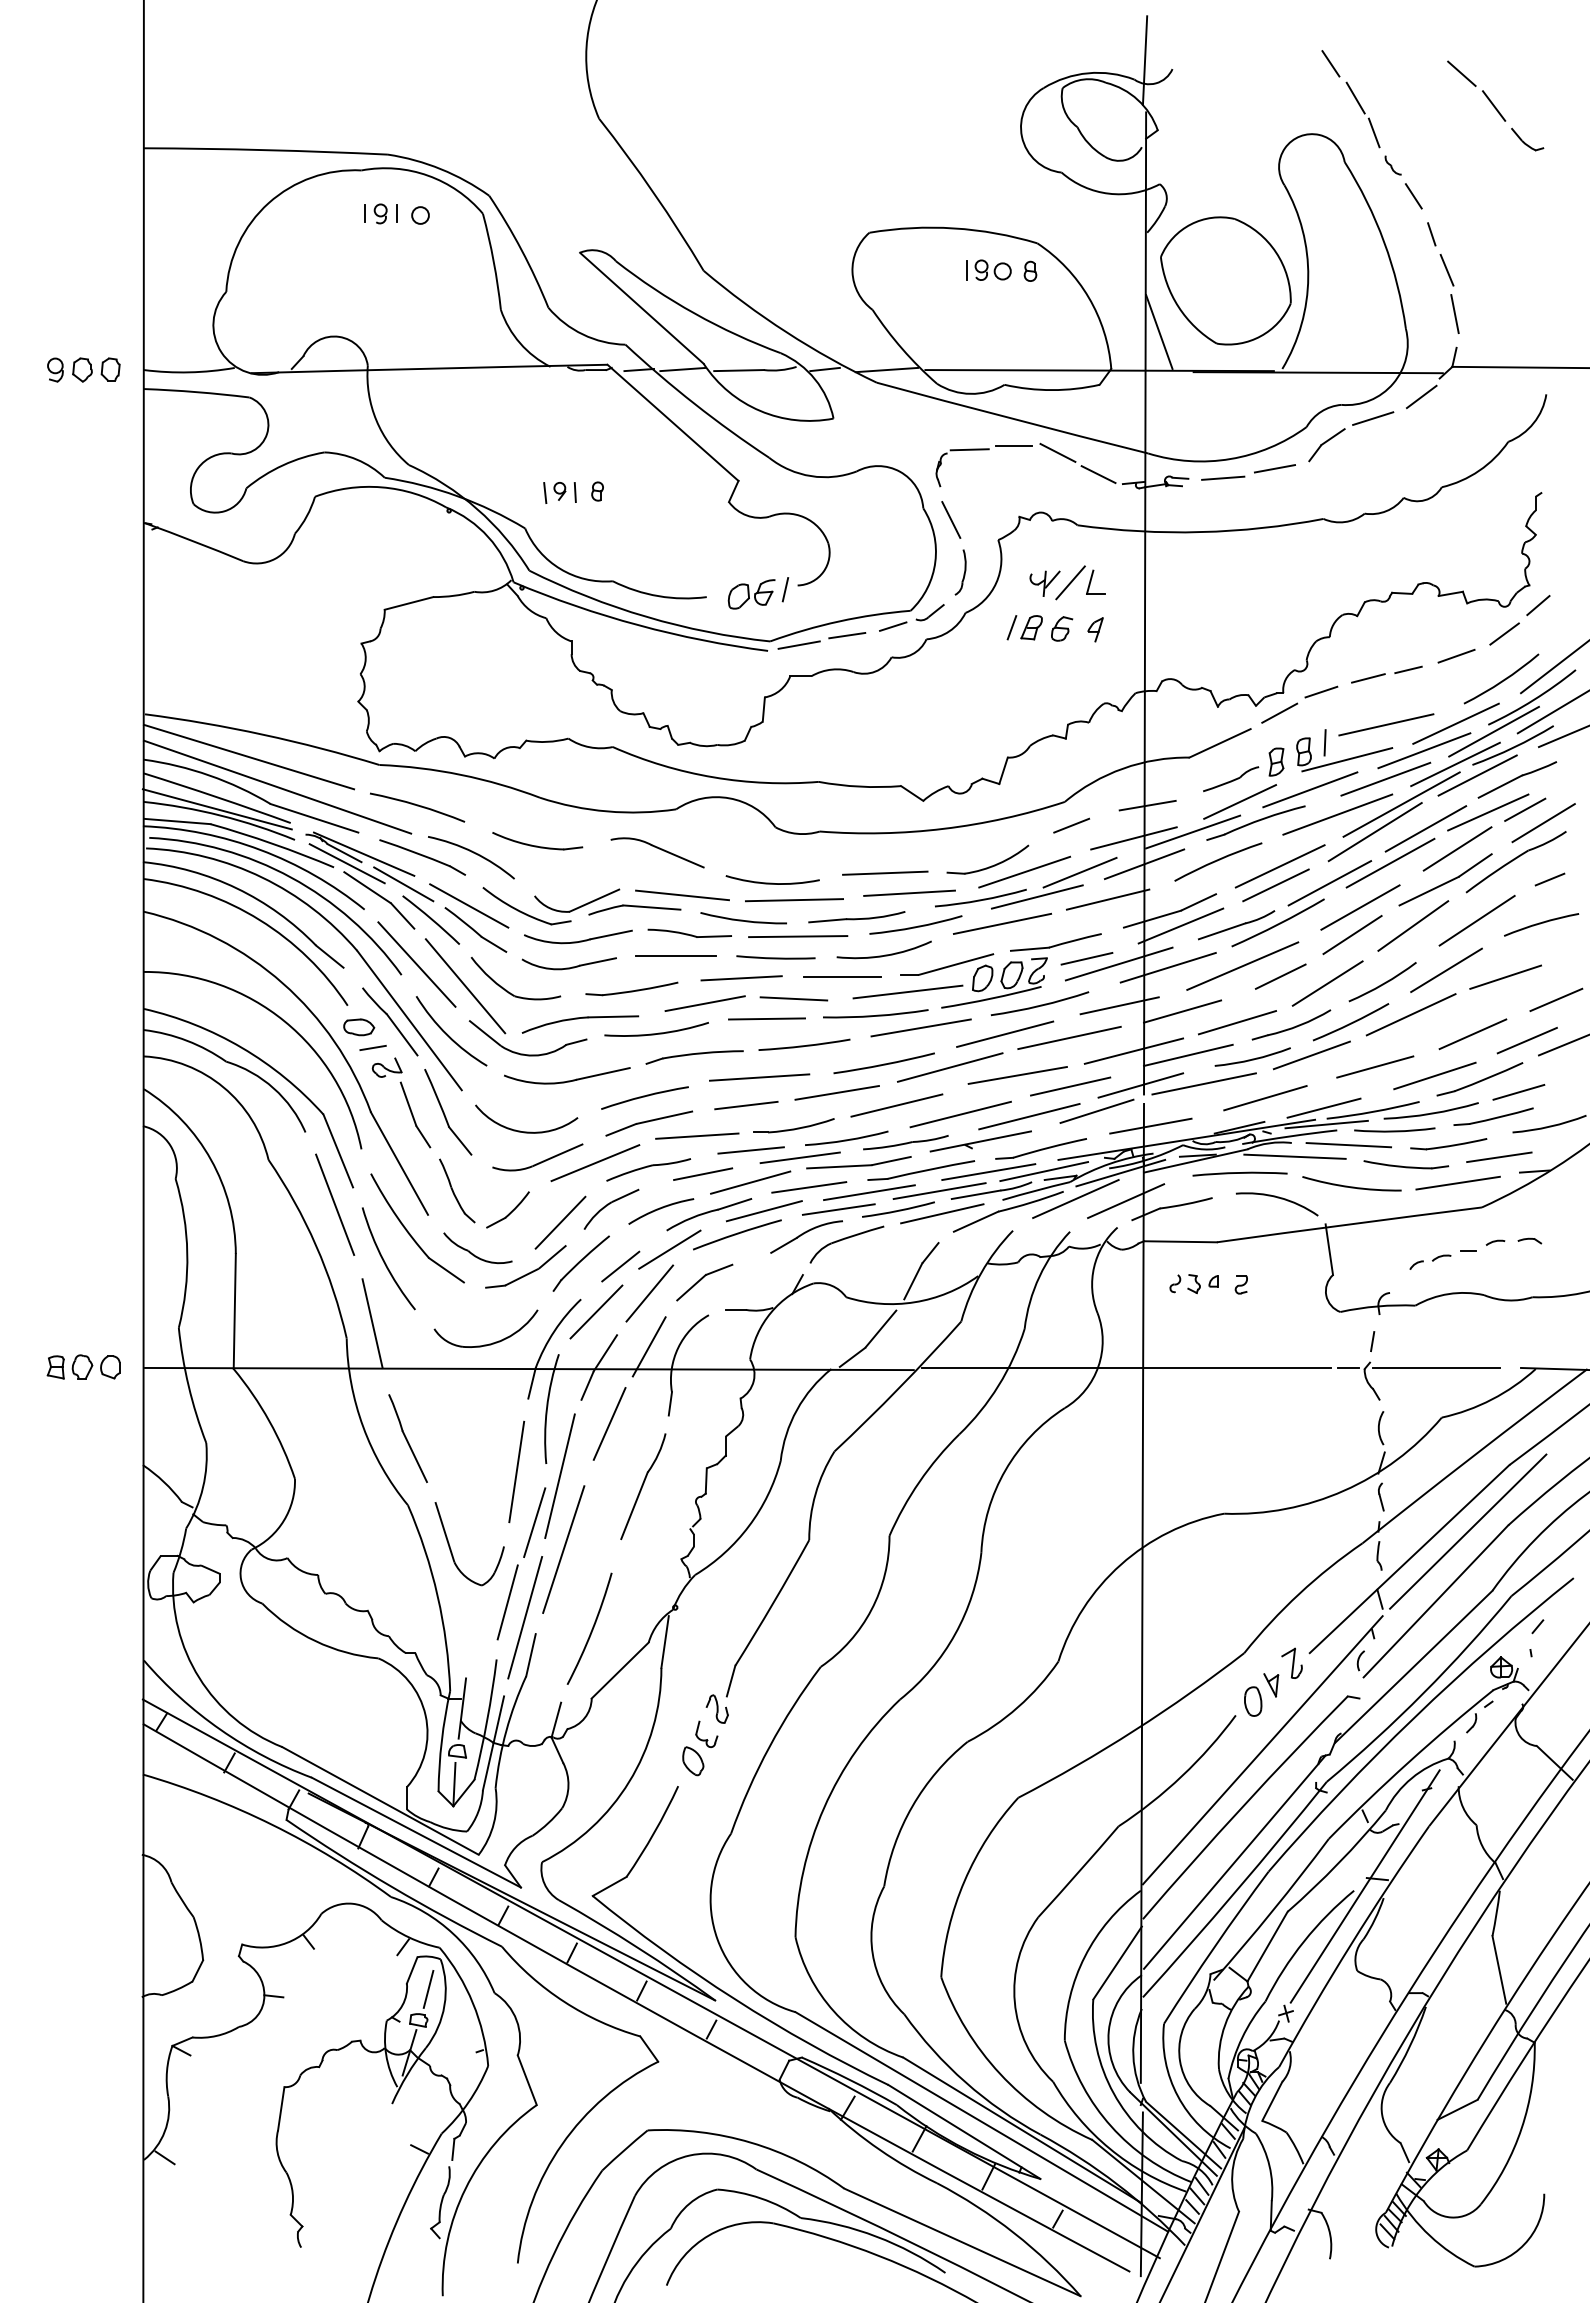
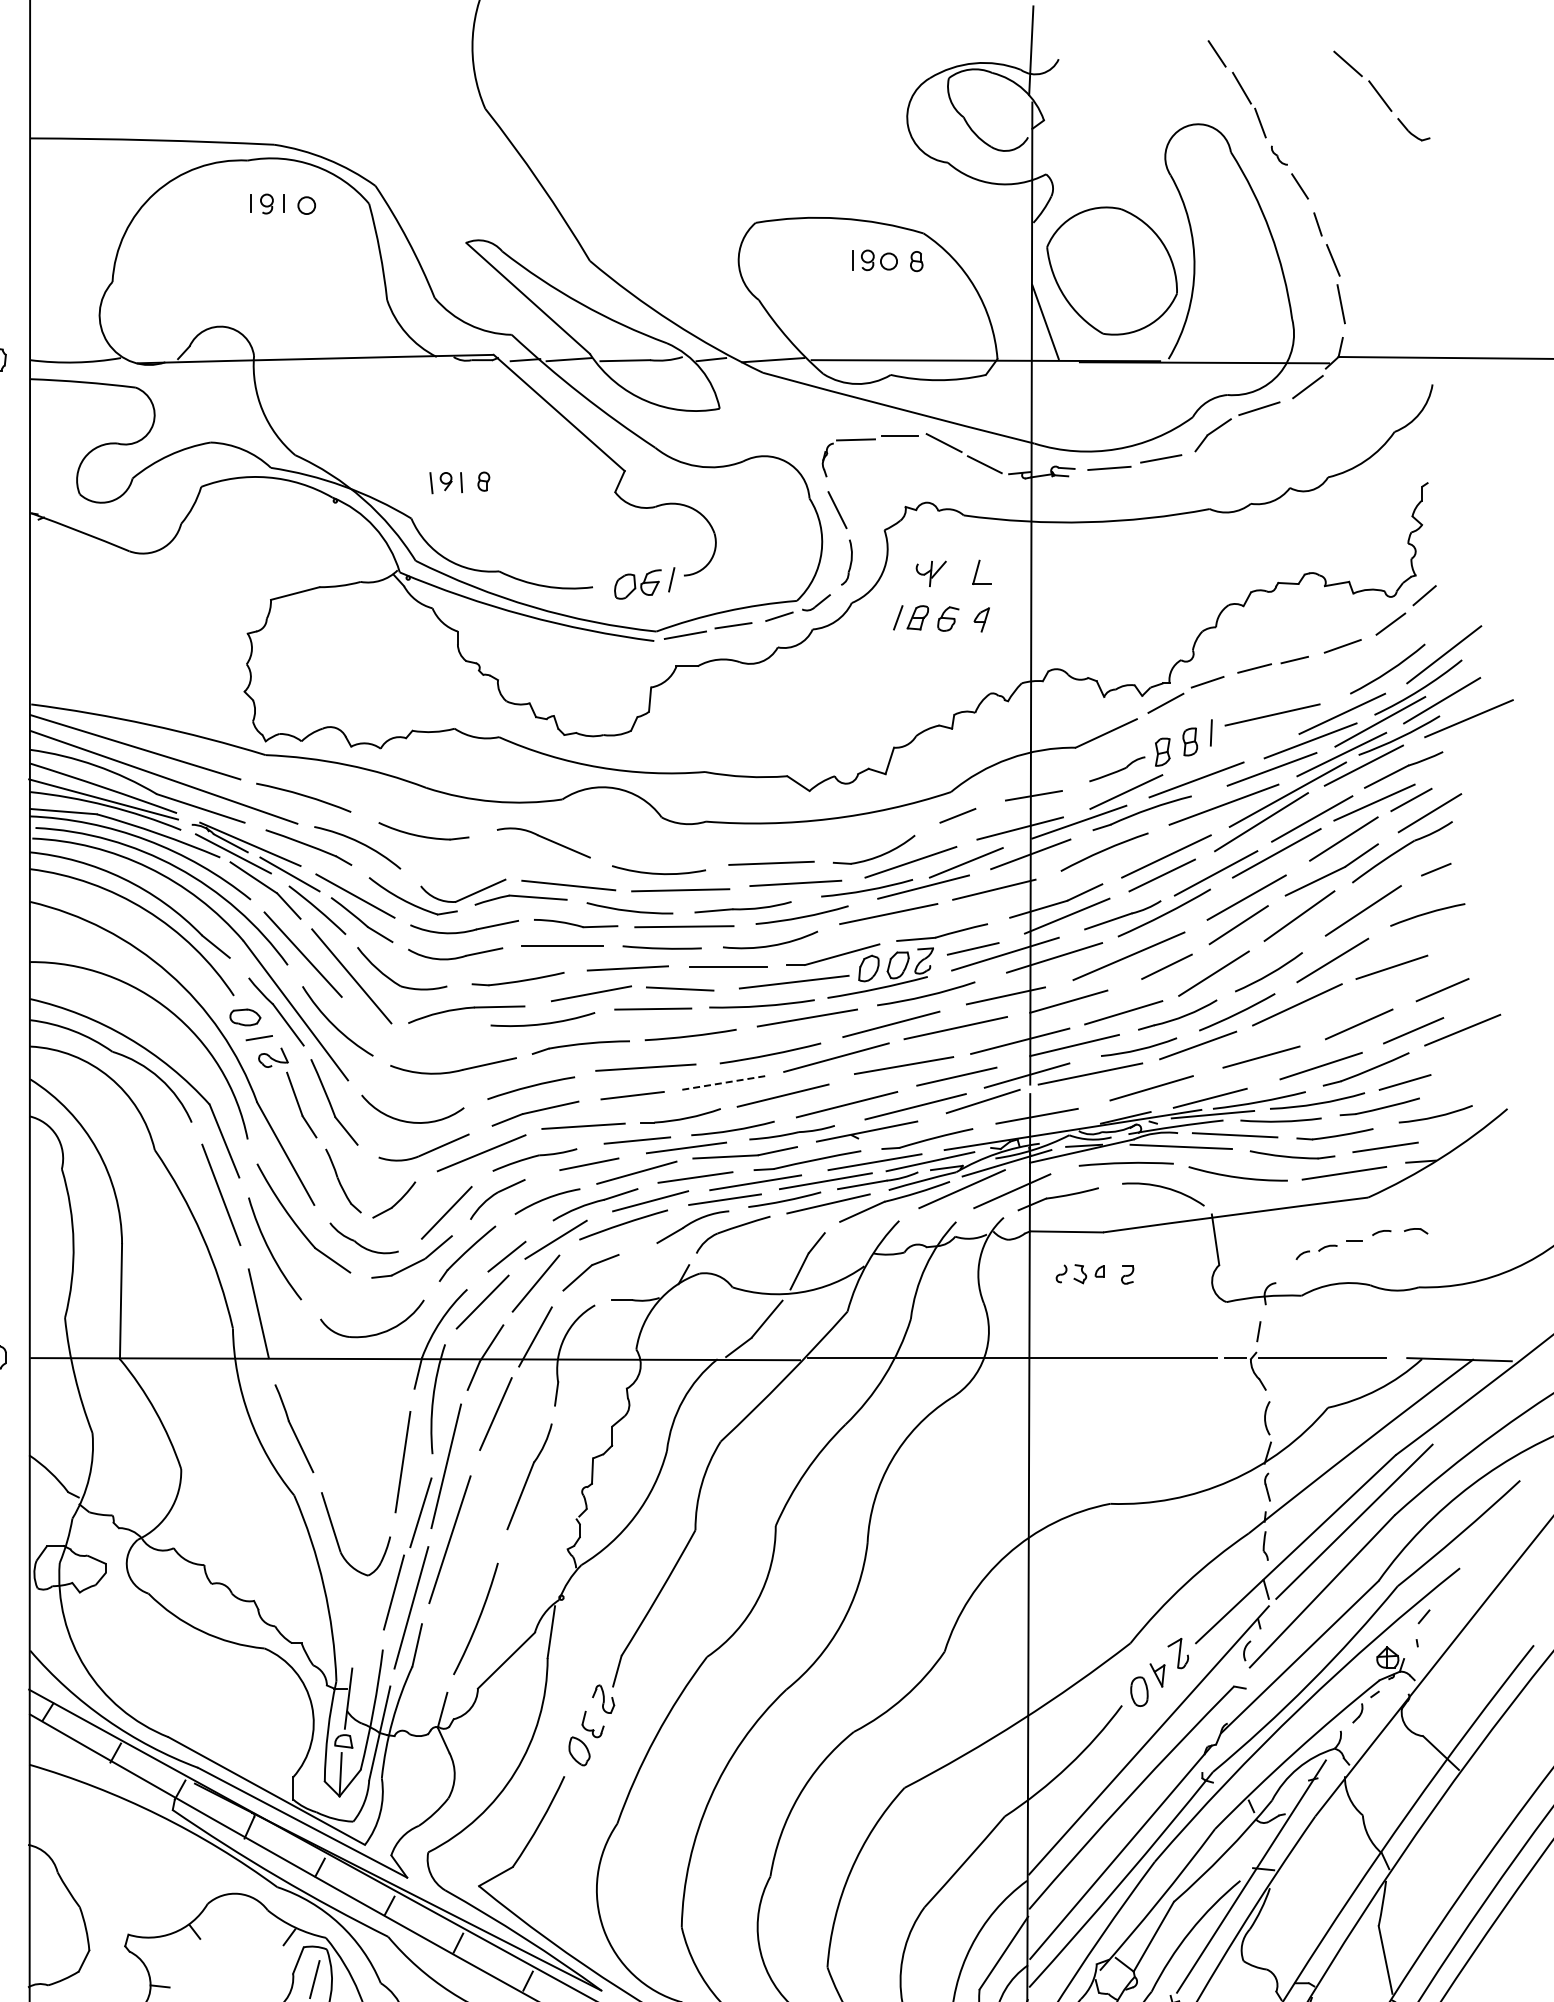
line: (1070, 582) -> (956, 572), removed
line: (1347, 759) -> (1233, 749), removed
part: (523, 1053) -> (409, 1043), removed
line: (836, 1092) -> (722, 1082), solid -> dashed

